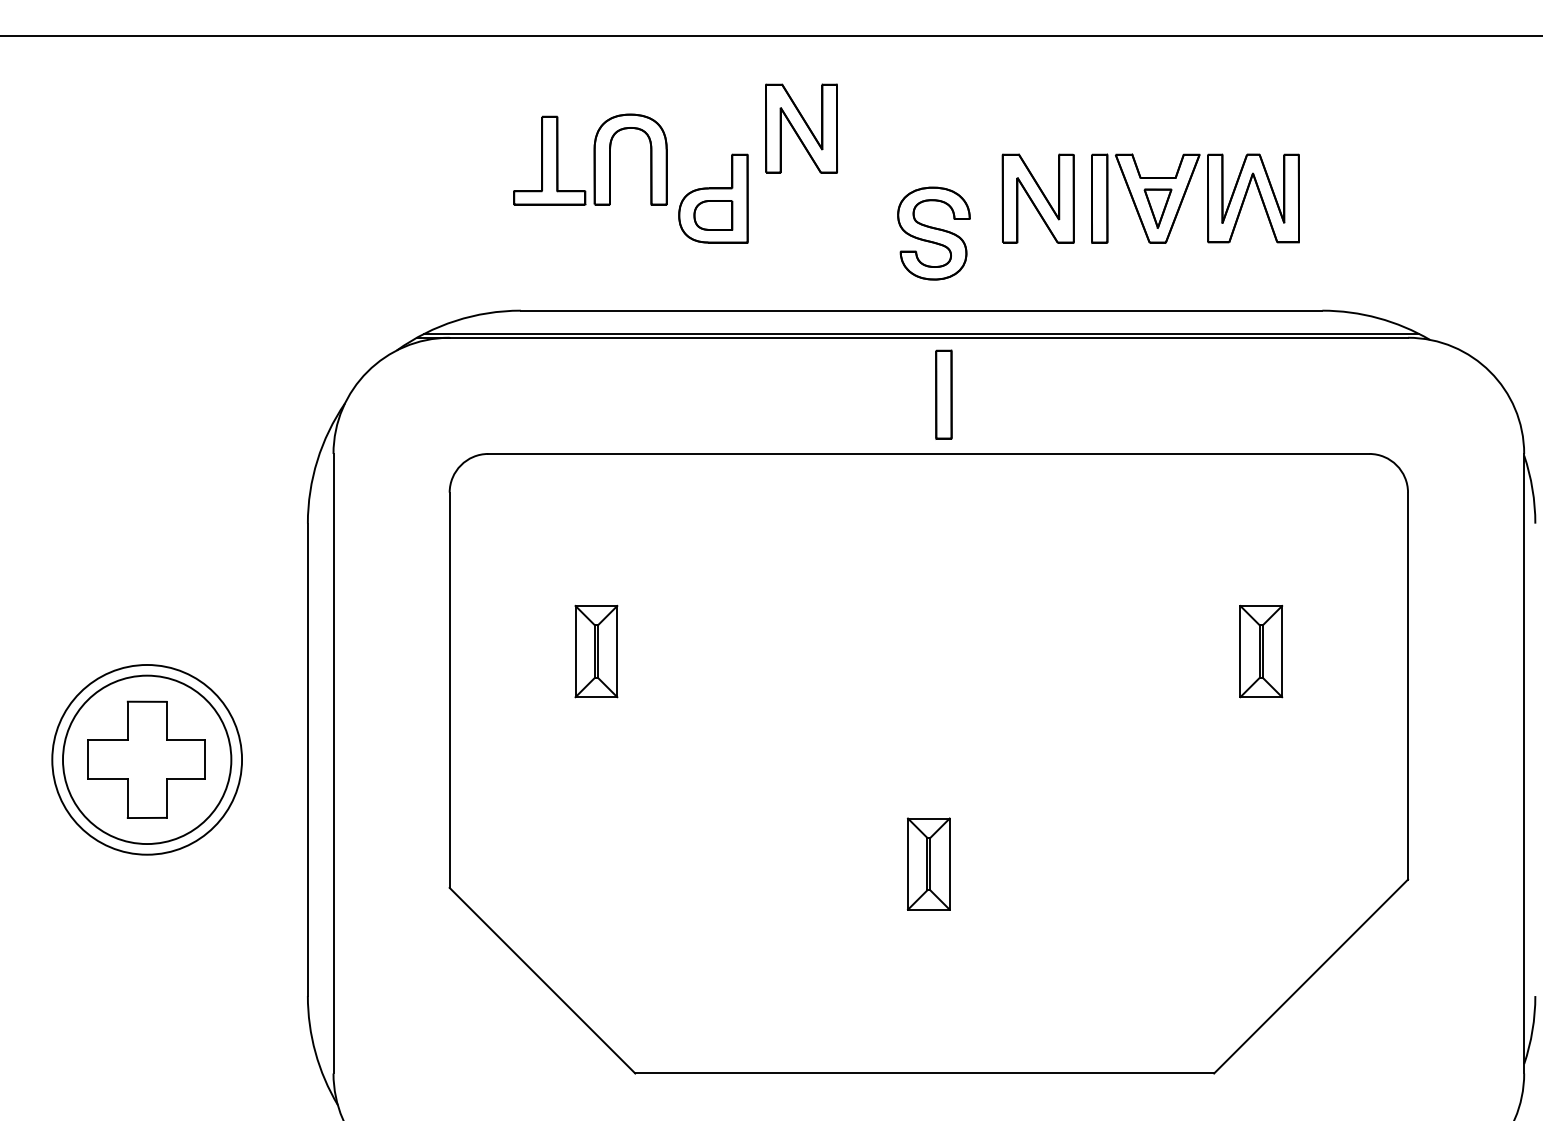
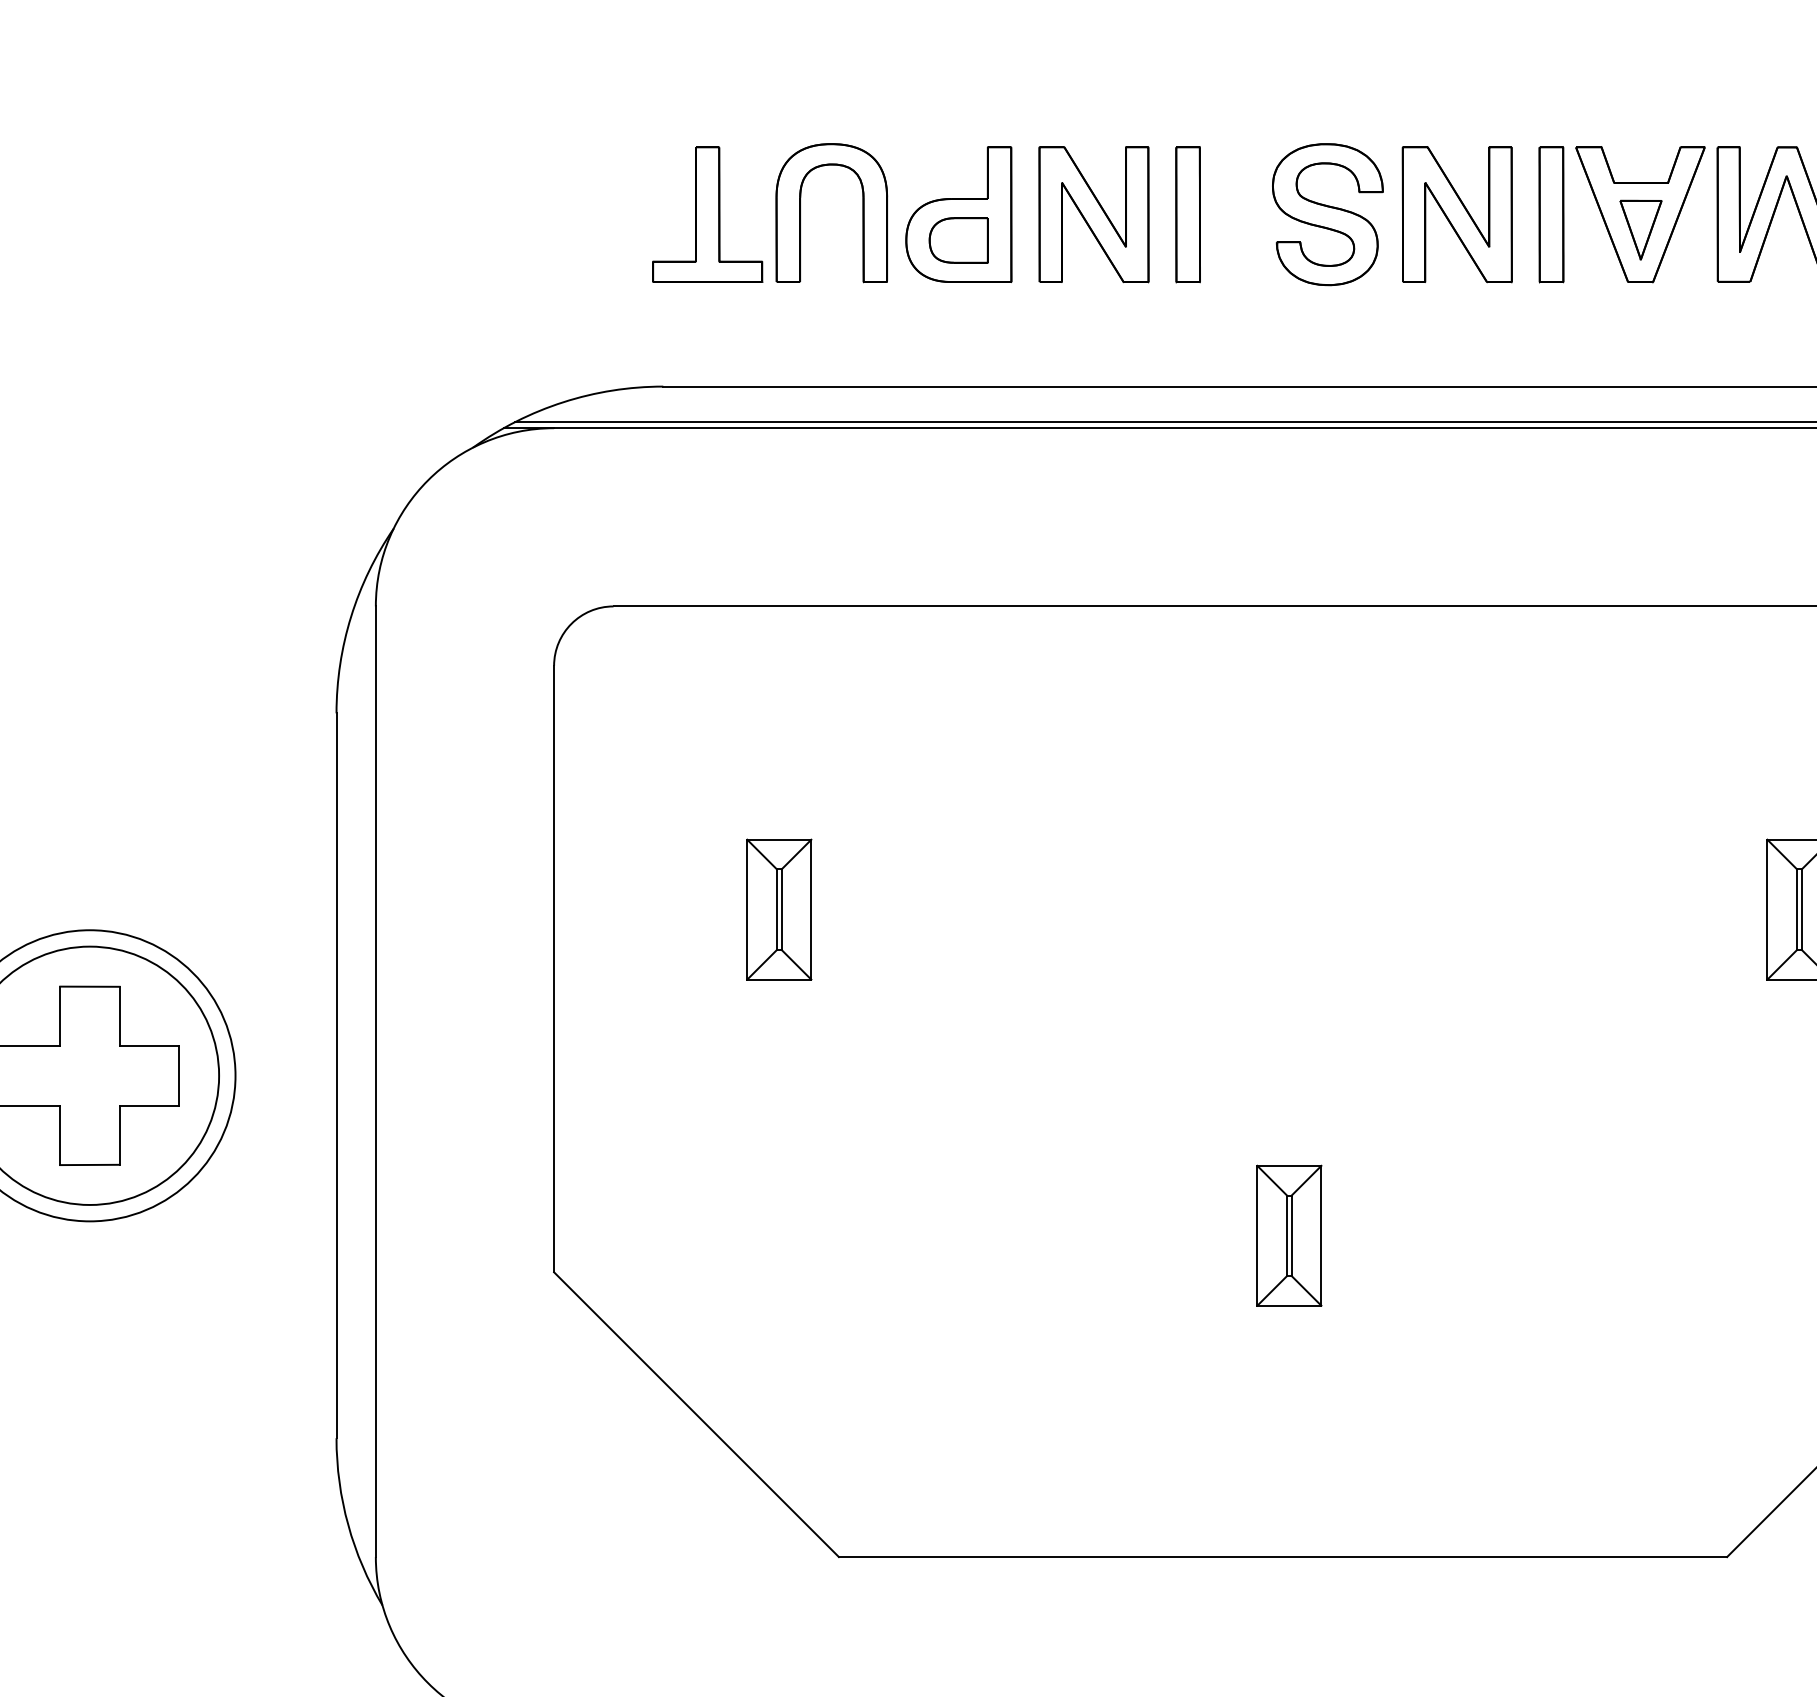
part: (801, 128) -> (1093, 214), moved
part: (590, 159) -> (770, 212), moved
part: (933, 233) -> (1327, 214), moved
part: (943, 394) -> (1187, 214), moved

